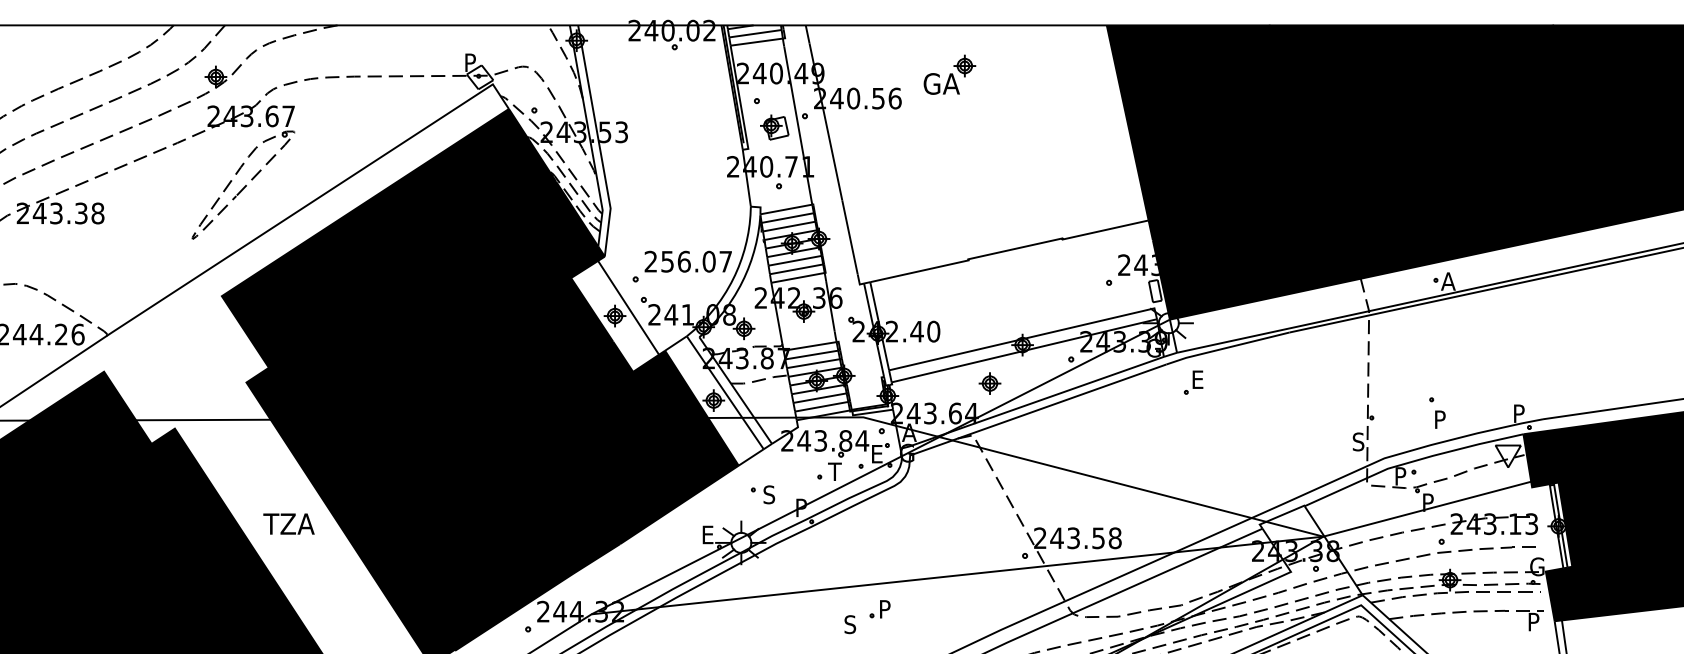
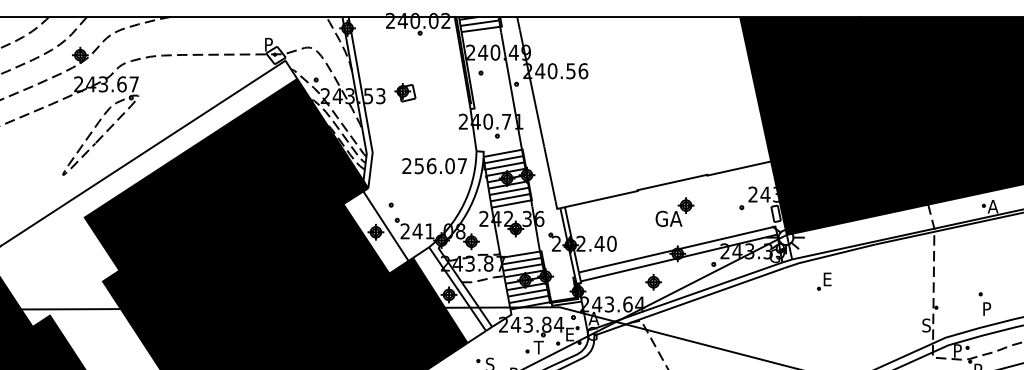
part: (949, 74) -> (674, 211), moved
part: (774, 127) -> (405, 92), moved
text: (687, 261) -> (434, 165), moved
part: (1193, 382) -> (824, 281), moved

